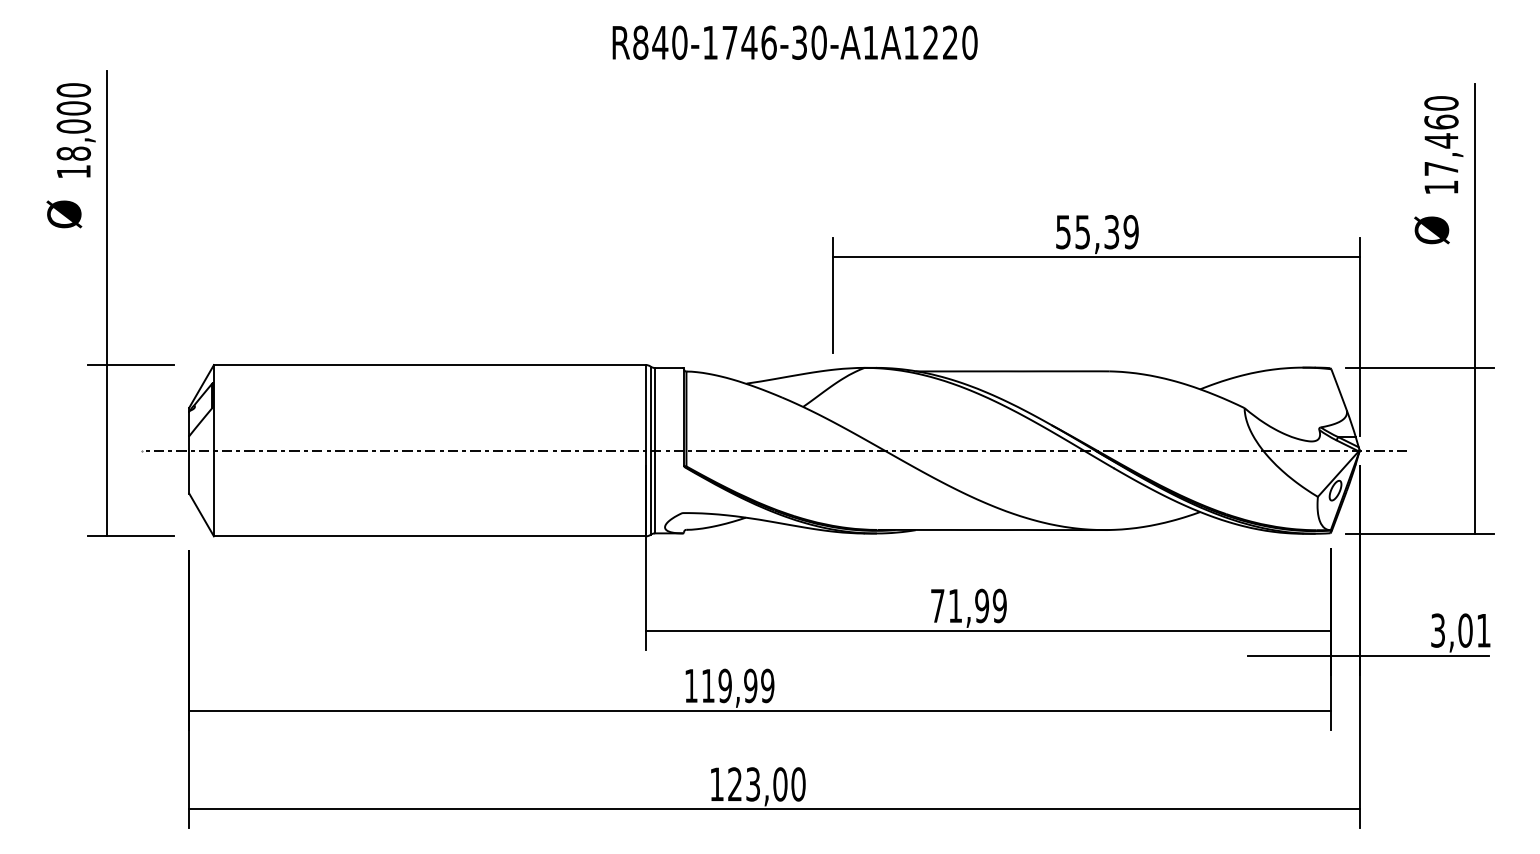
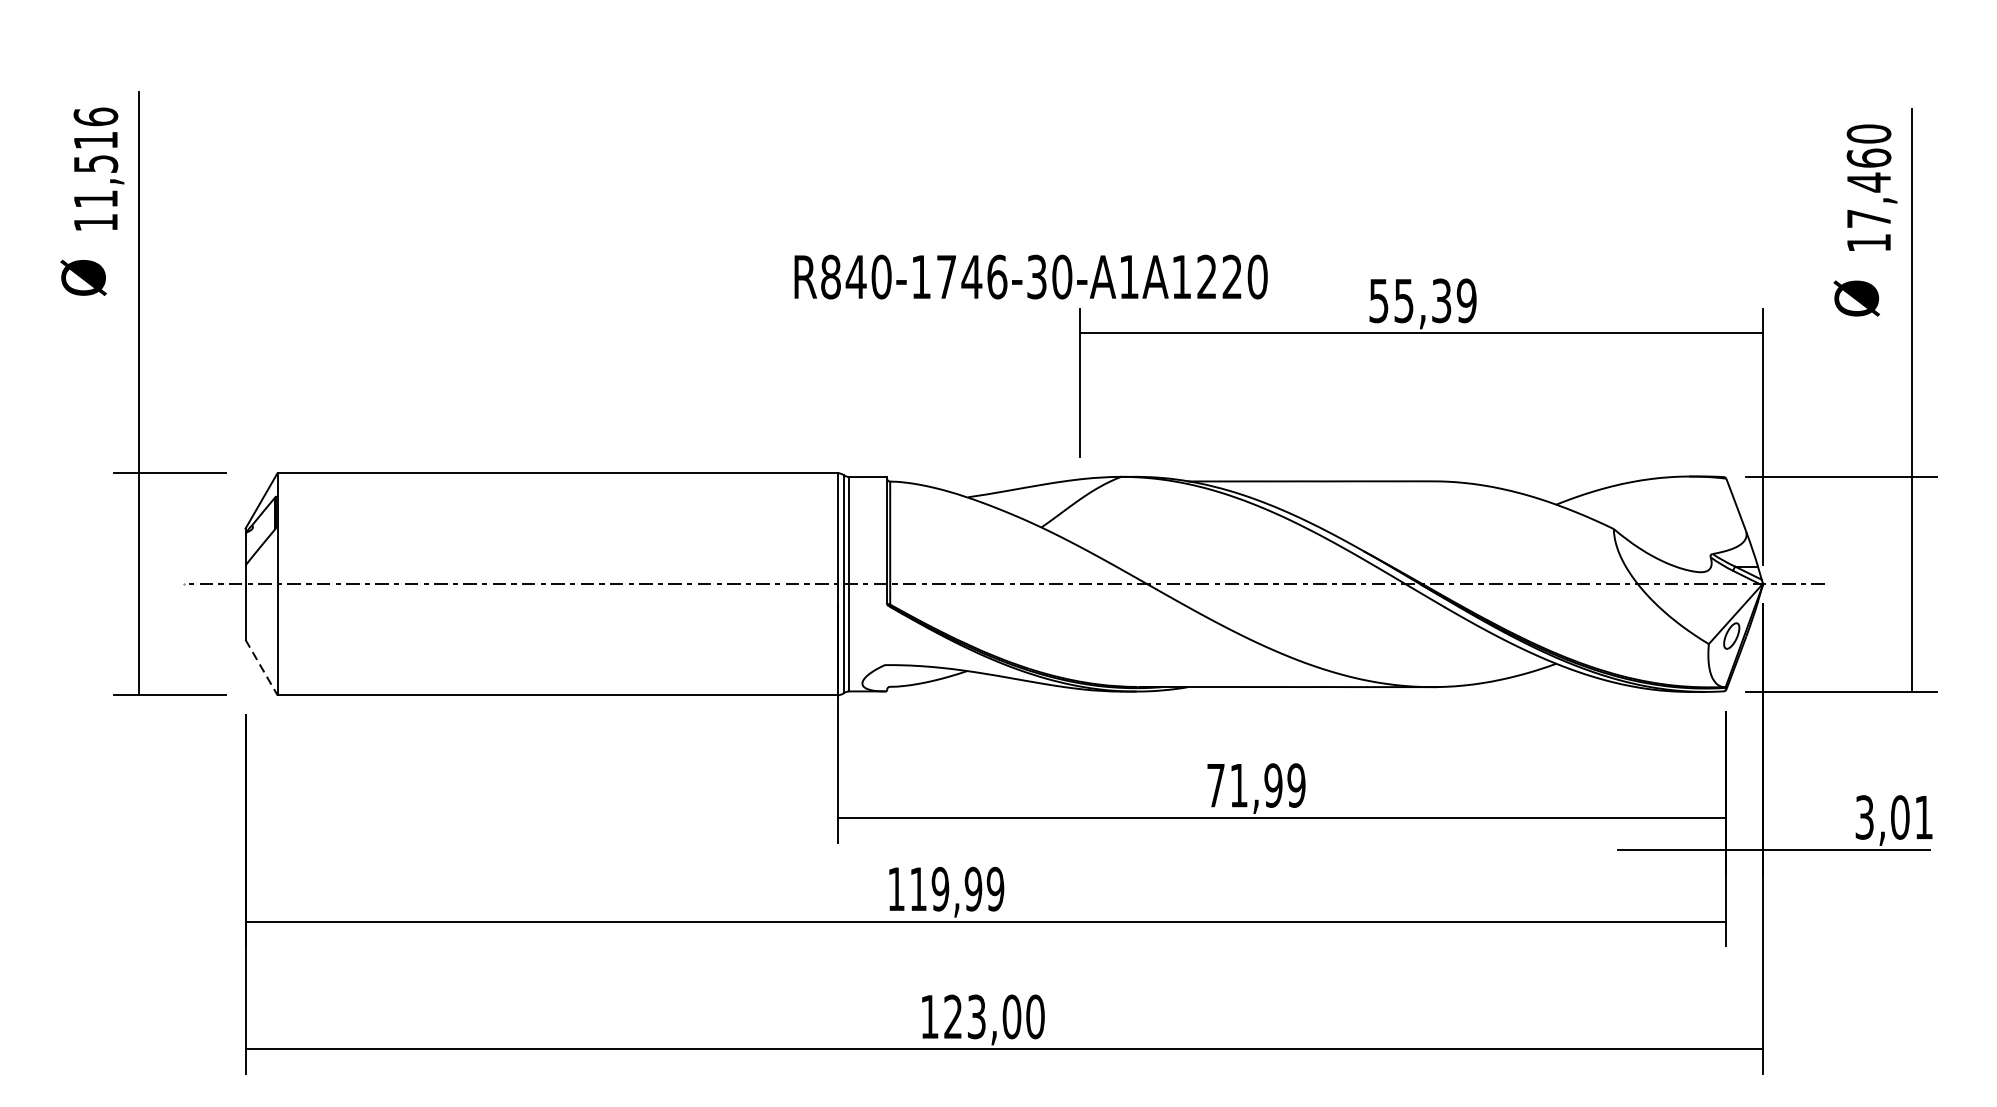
text: (794, 42) -> (1030, 276), moved
text: (73, 121) -> (95, 157), 18,000 -> 11,516
line: (201, 514) -> (261, 666), solid -> dashed

